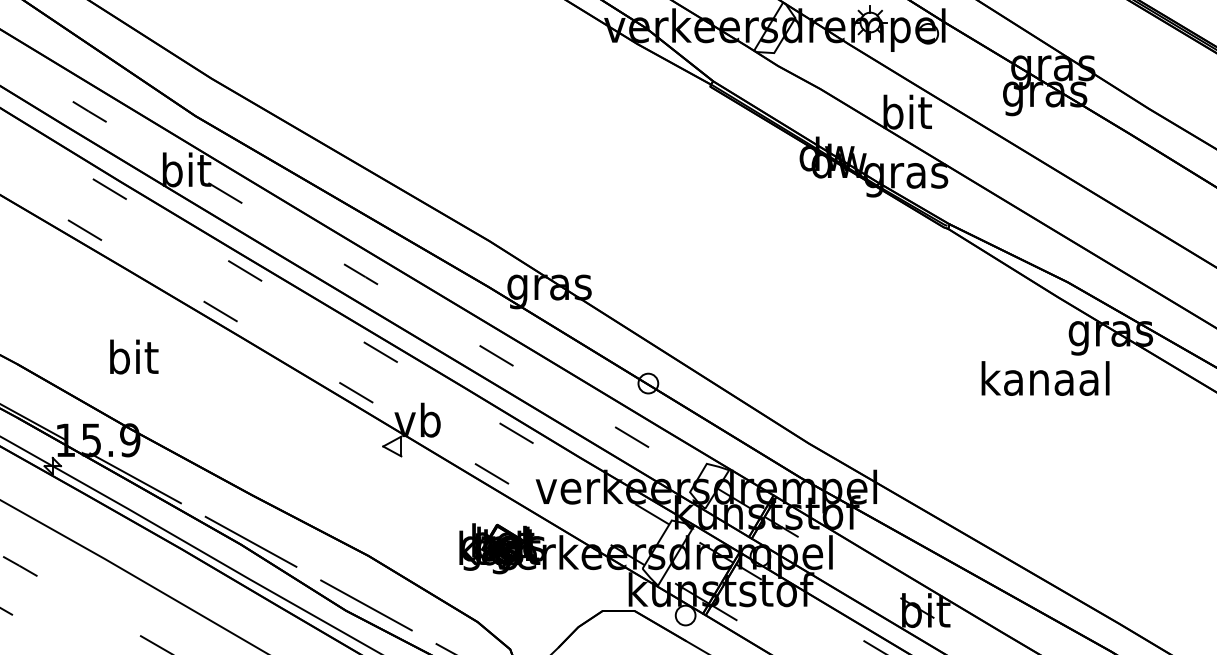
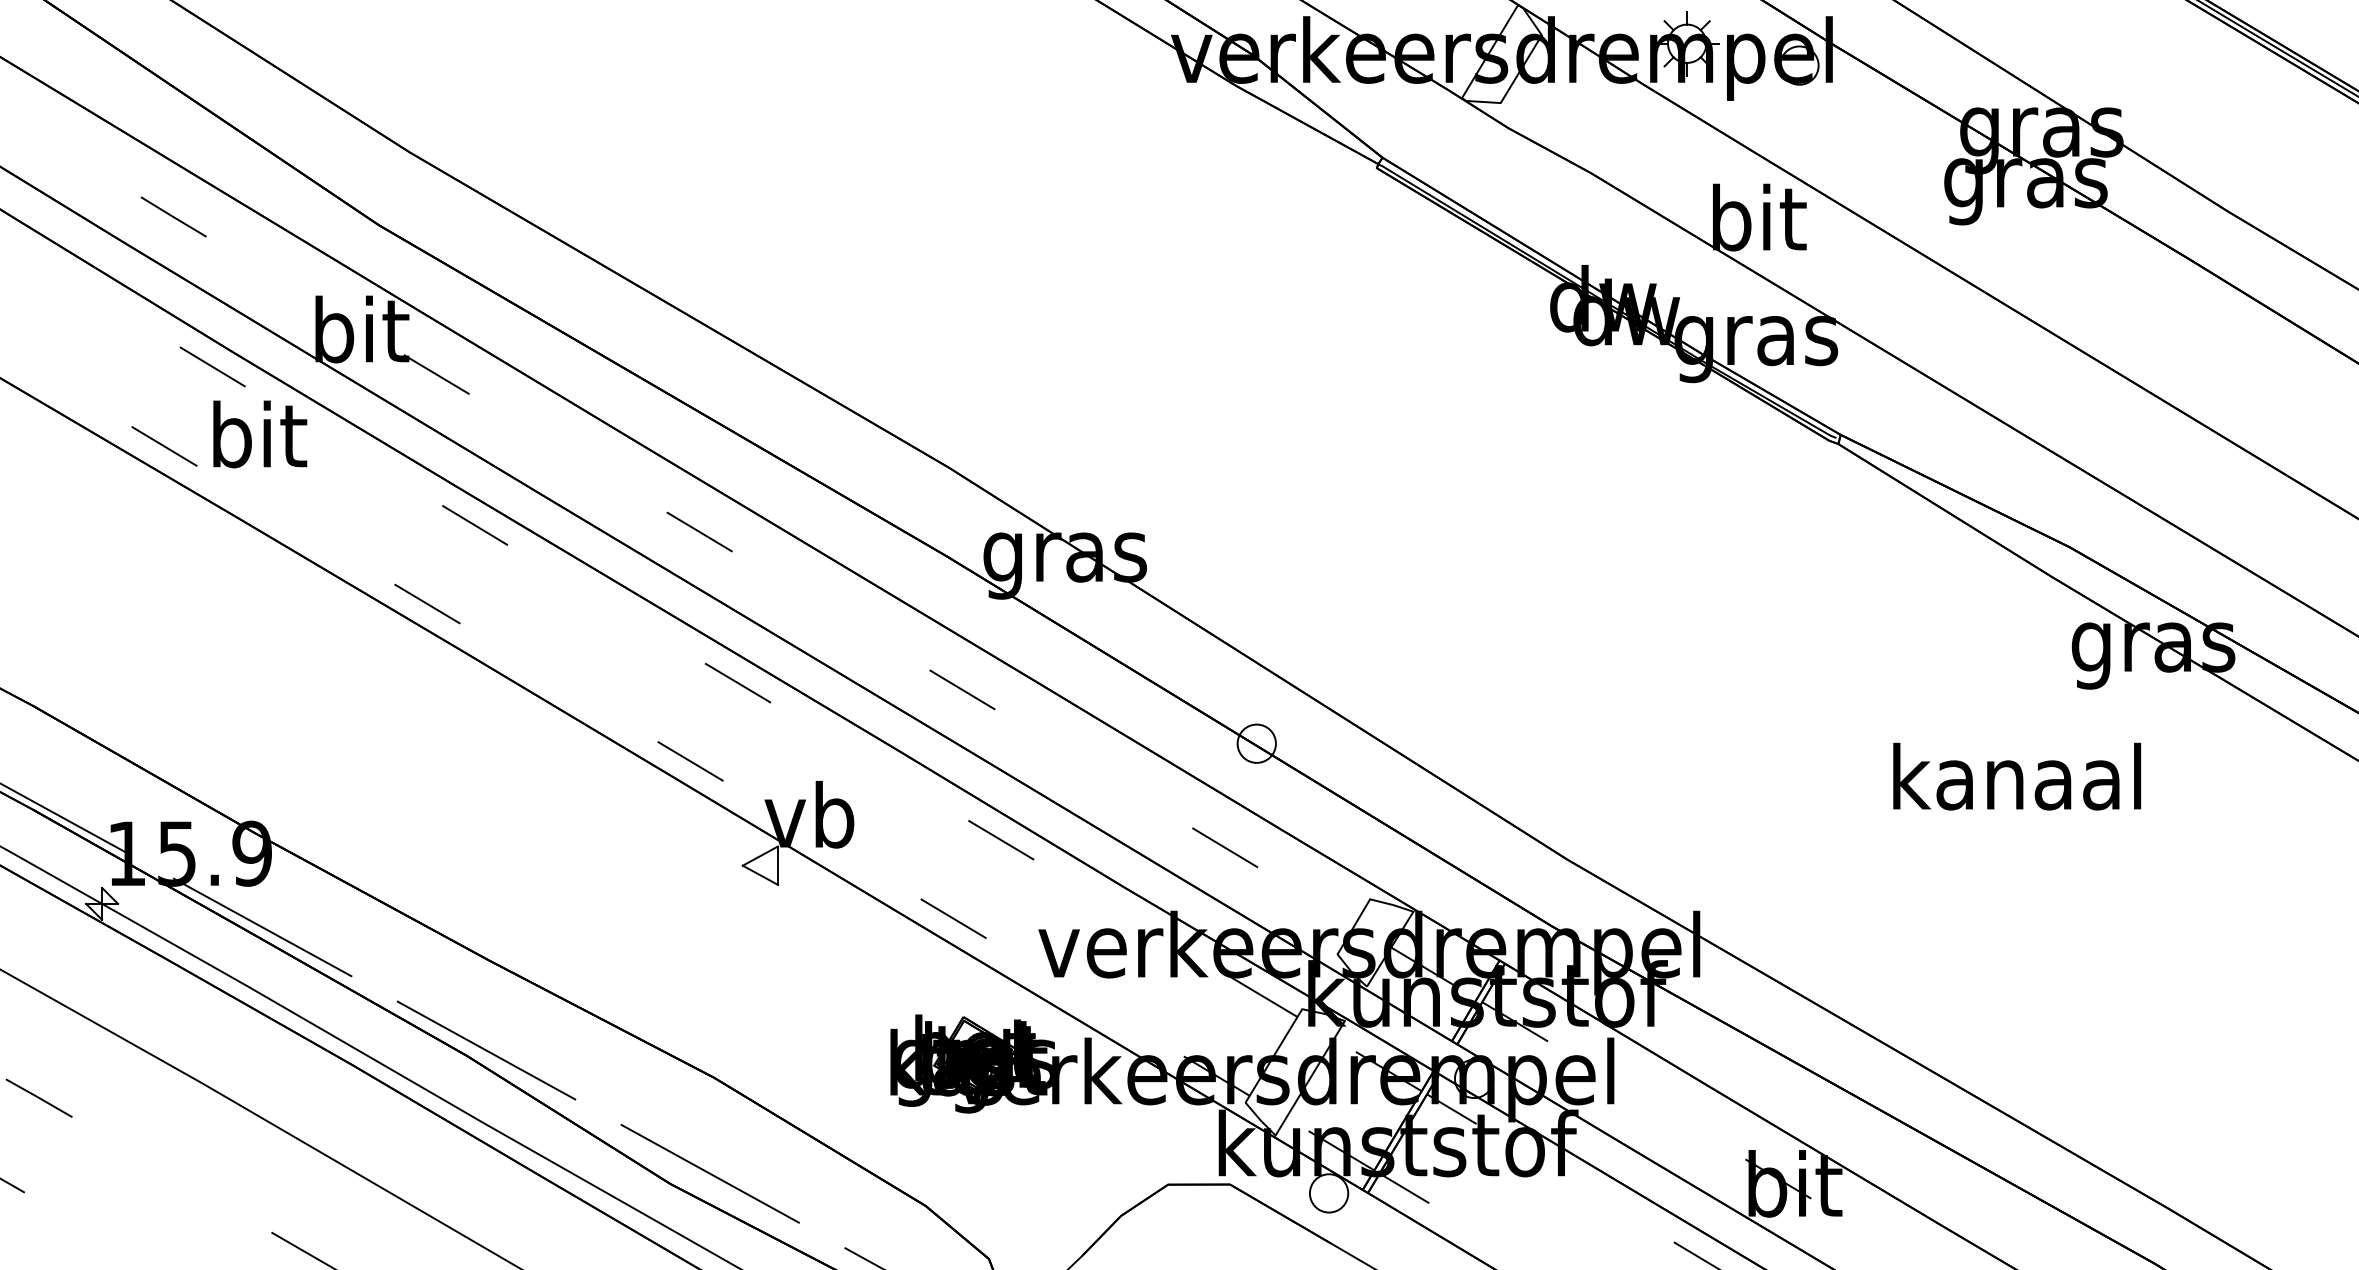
text: (134, 356) -> (260, 433), moved
text: (1045, 378) -> (2017, 776), moved

